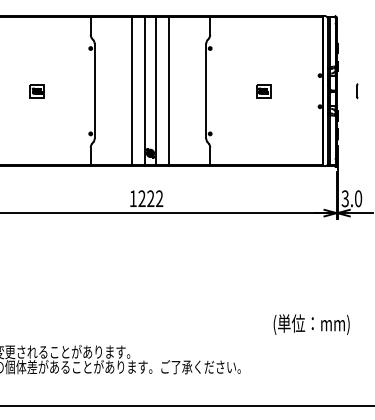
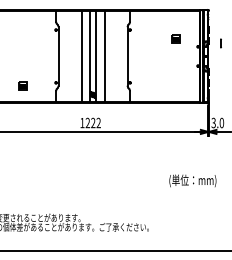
part: (36, 89) -> (22, 85), moved
part: (262, 89) -> (175, 38), moved
part: (356, 91) -> (220, 43), moved
text: (311, 323) -> (192, 180), moved

